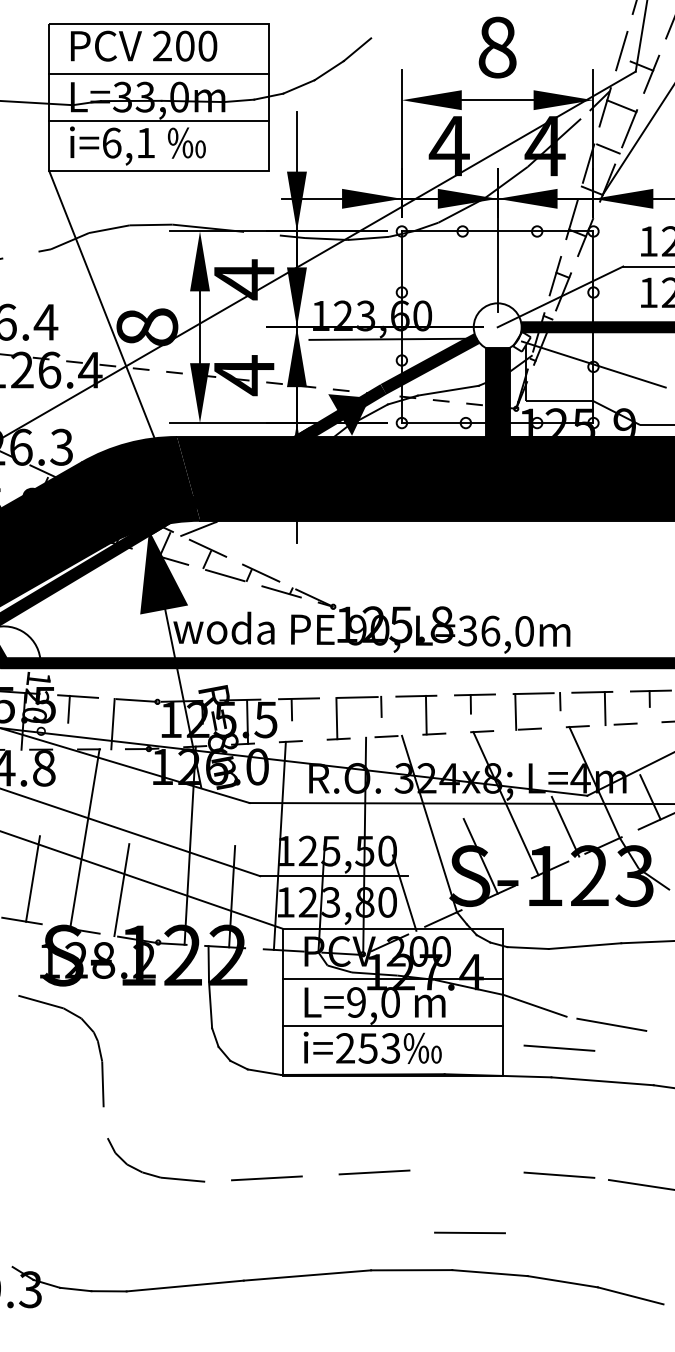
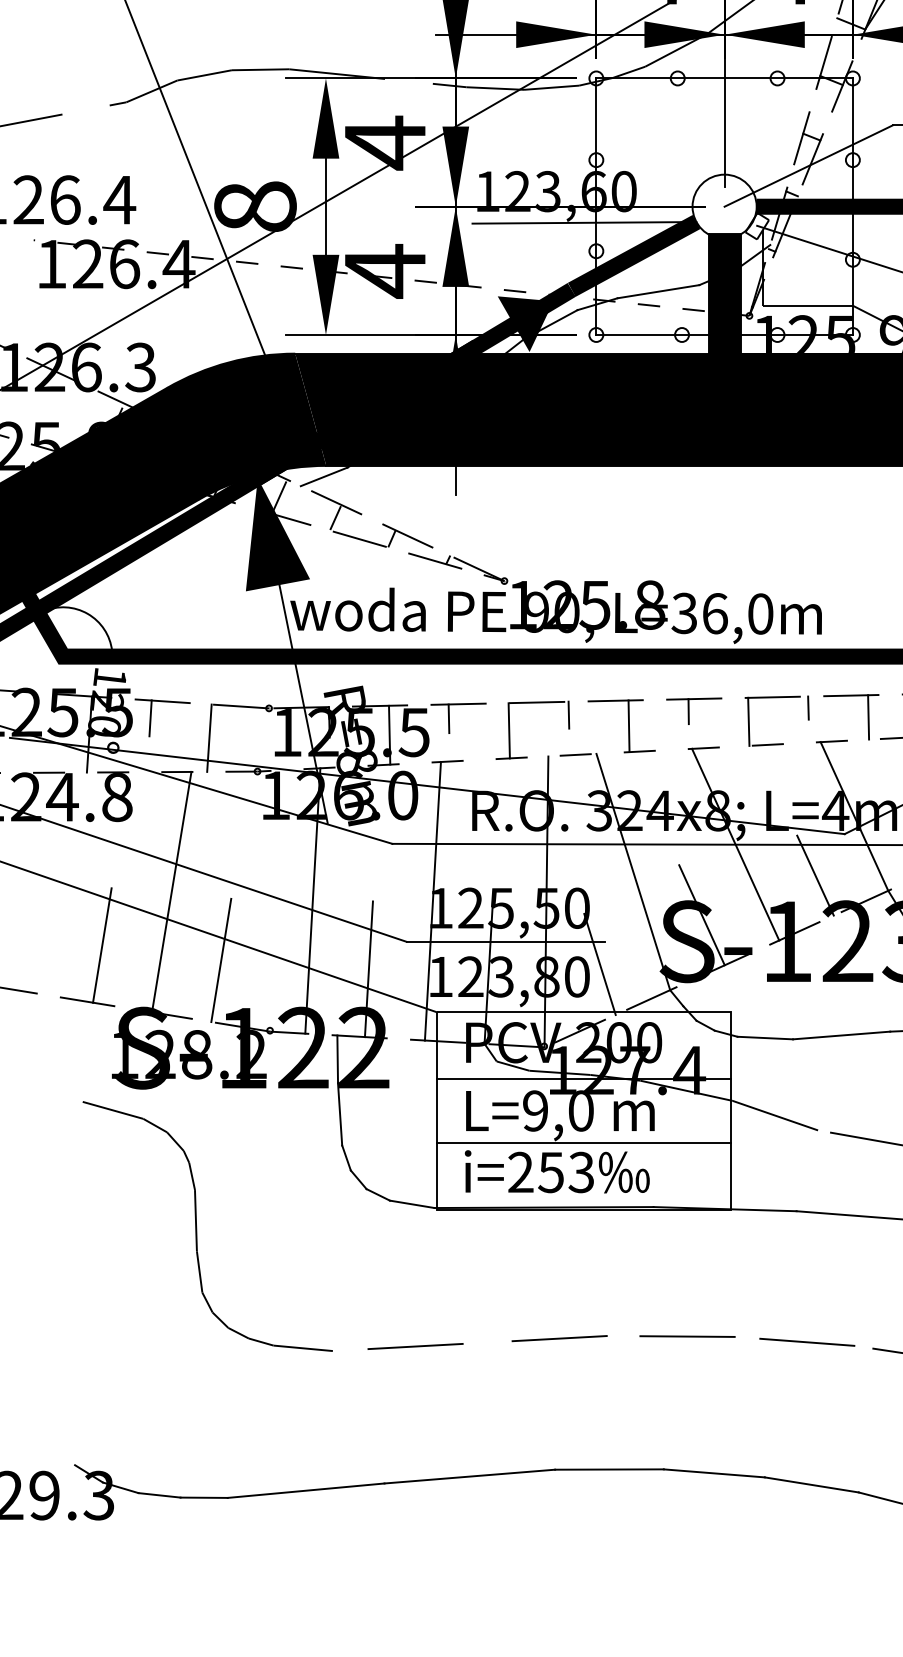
line: (559, 1047) -> (807, 1171), removed
line: (105, 1122) -> (199, 1271), added
line: (469, 1232) -> (686, 1335), moved

